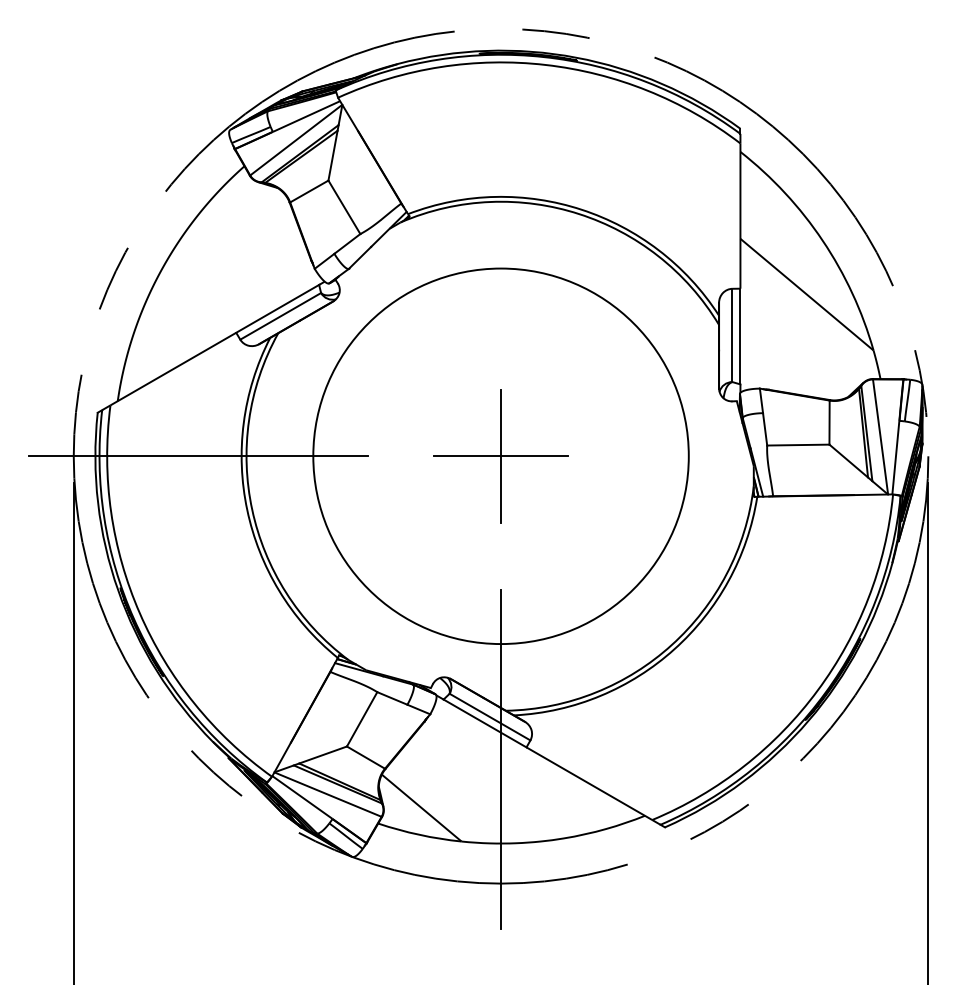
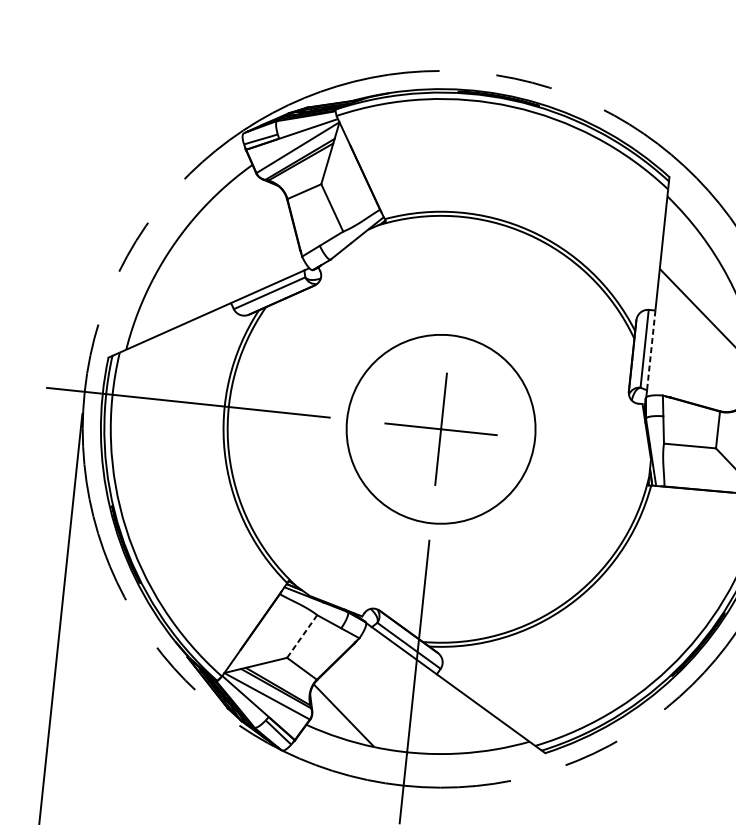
line: (740, 336) -> (651, 350), solid -> dashed
circle: (500, 456) -> (440, 429), size x0.6
line: (361, 719) -> (301, 636), solid -> dashed

